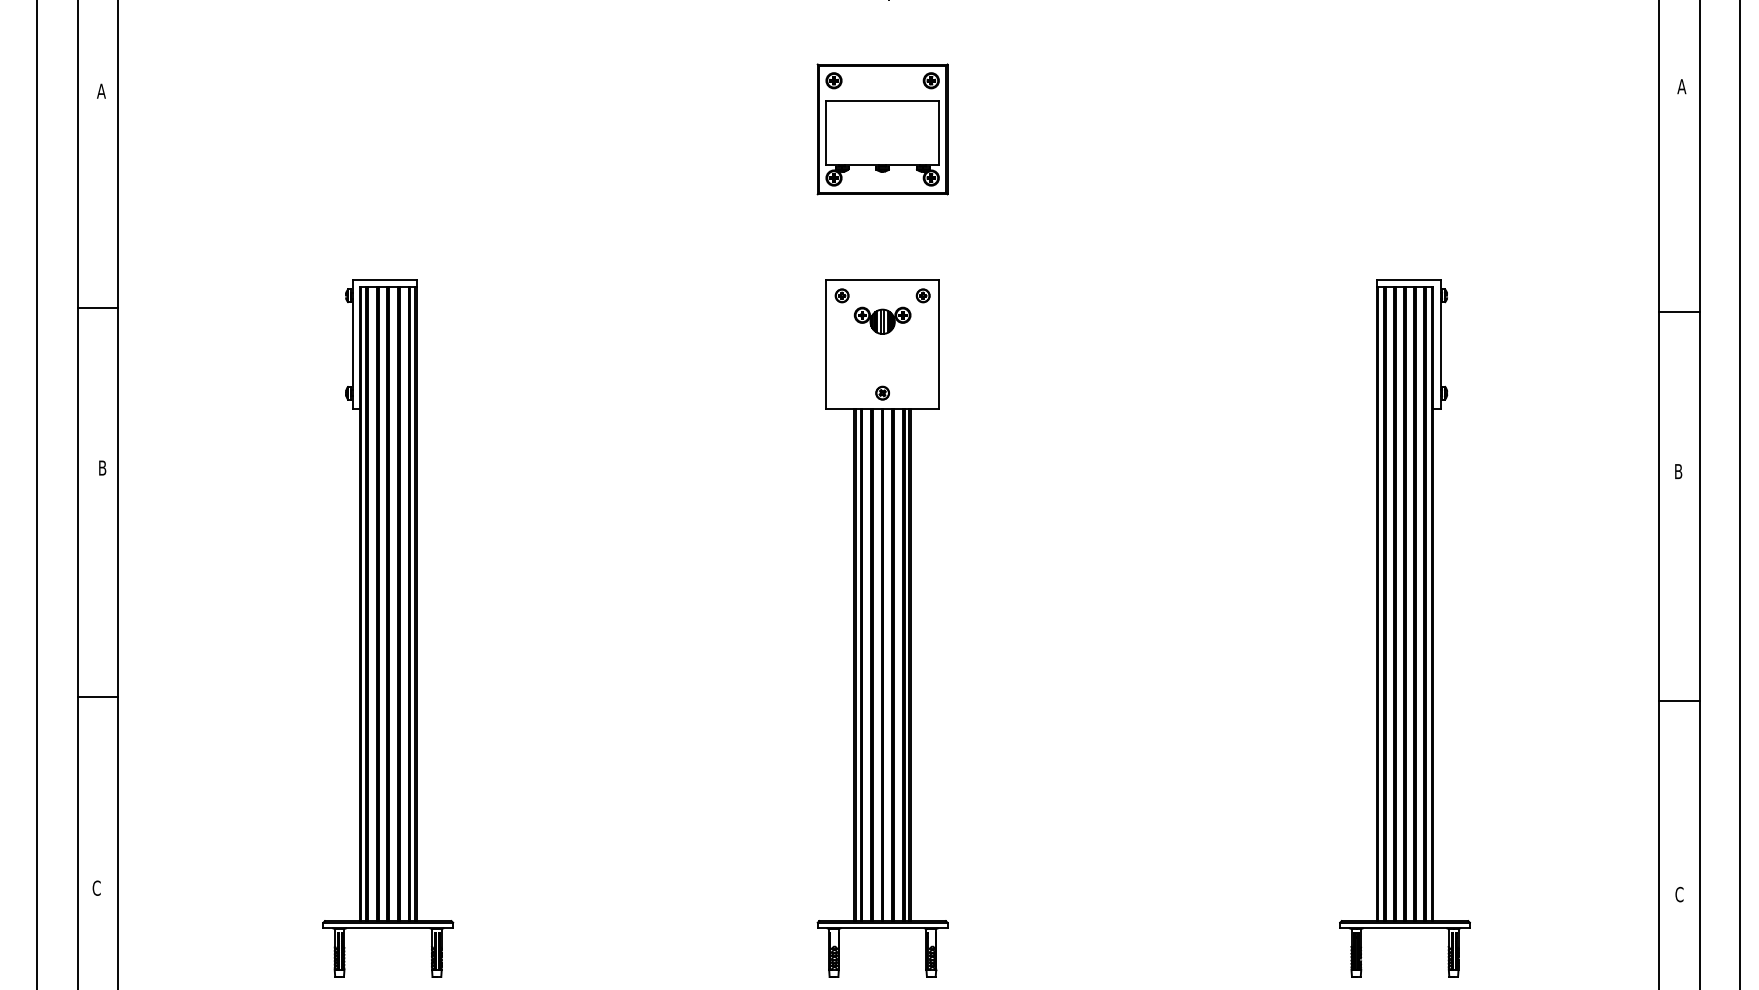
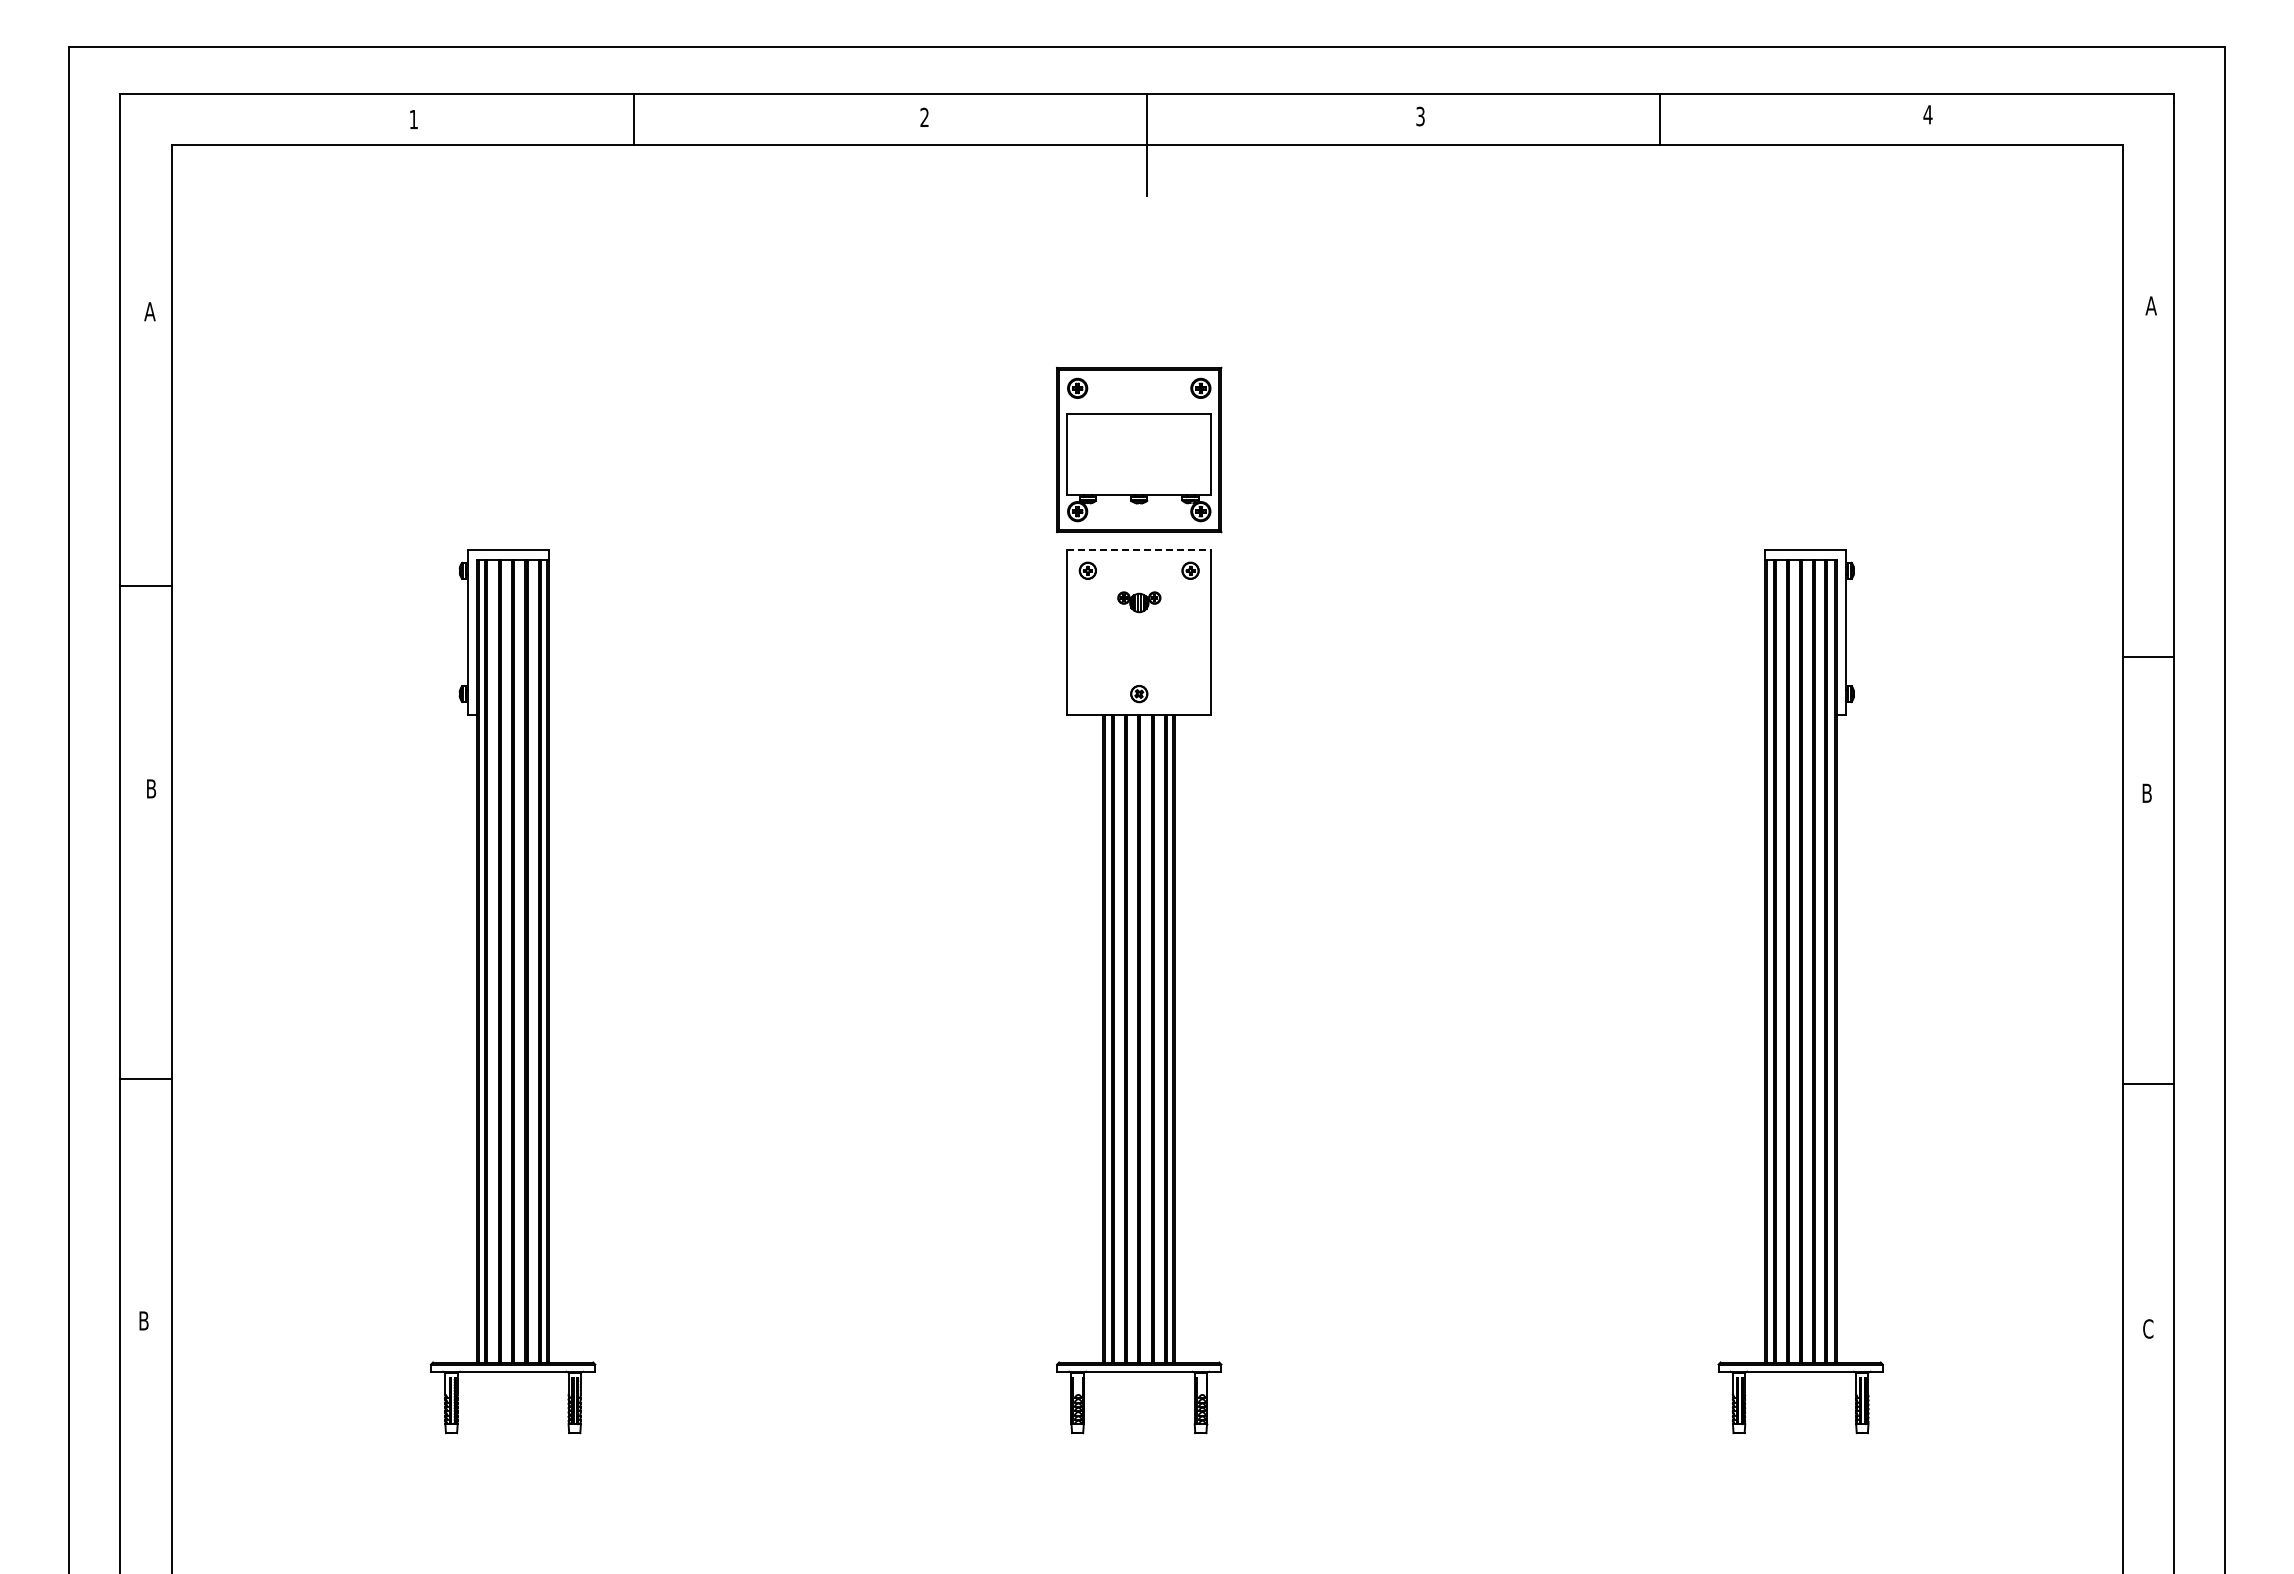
part: (882, 128) -> (1139, 449), moved
line: (882, 279) -> (1139, 550), solid -> dashed
line: (1678, 312) -> (2147, 657), moved
part: (882, 320) -> (1139, 601), size x0.6
text: (96, 887) -> (143, 1320), C -> B

